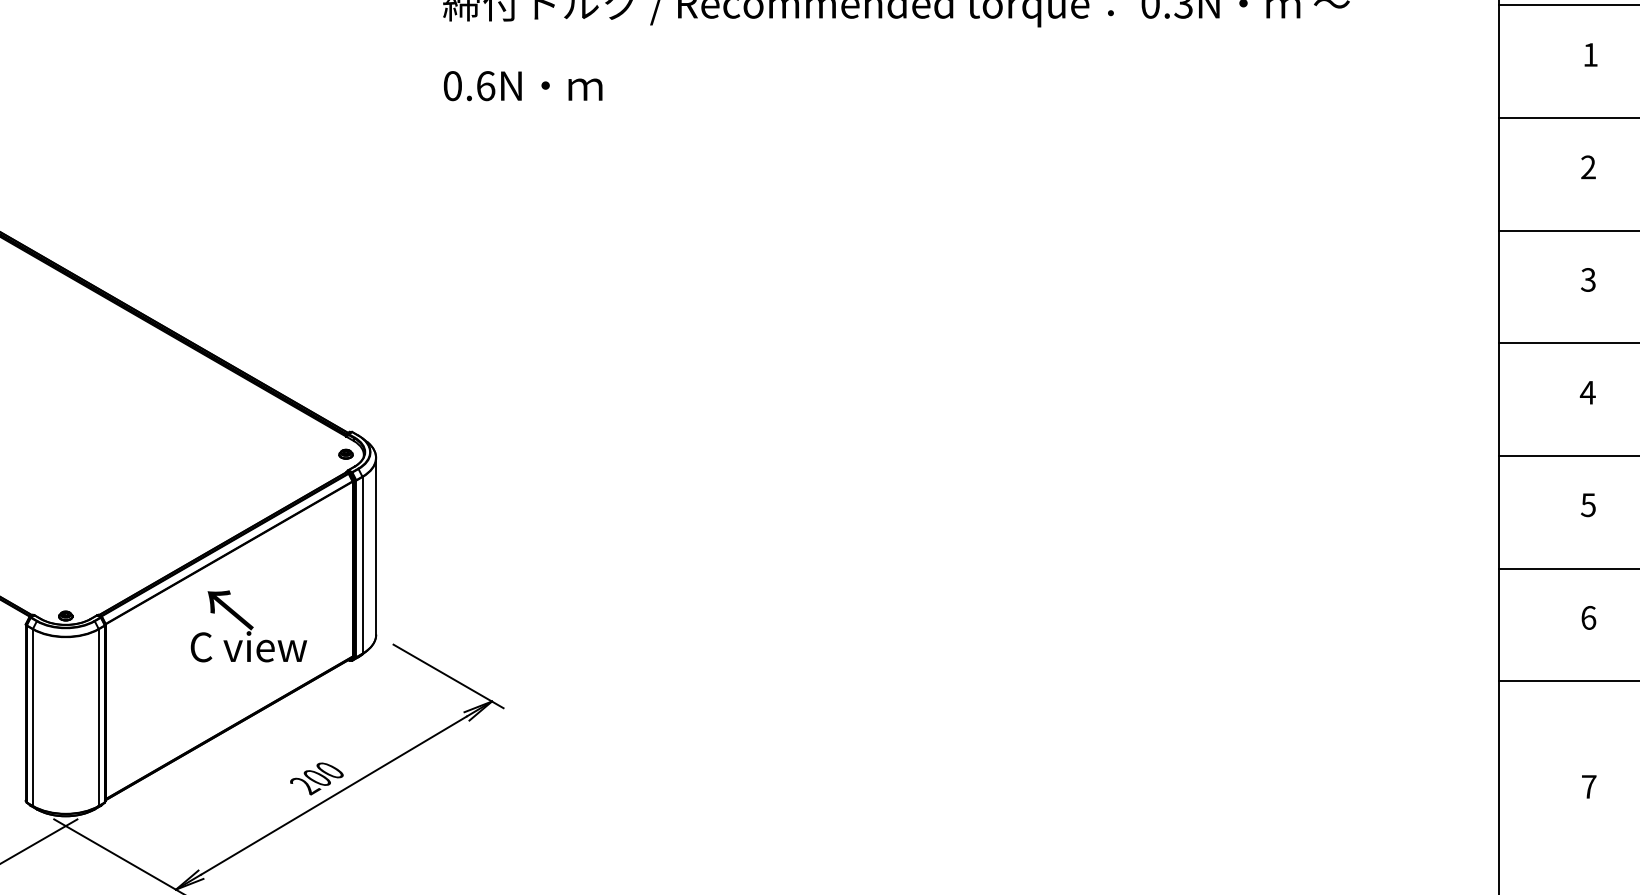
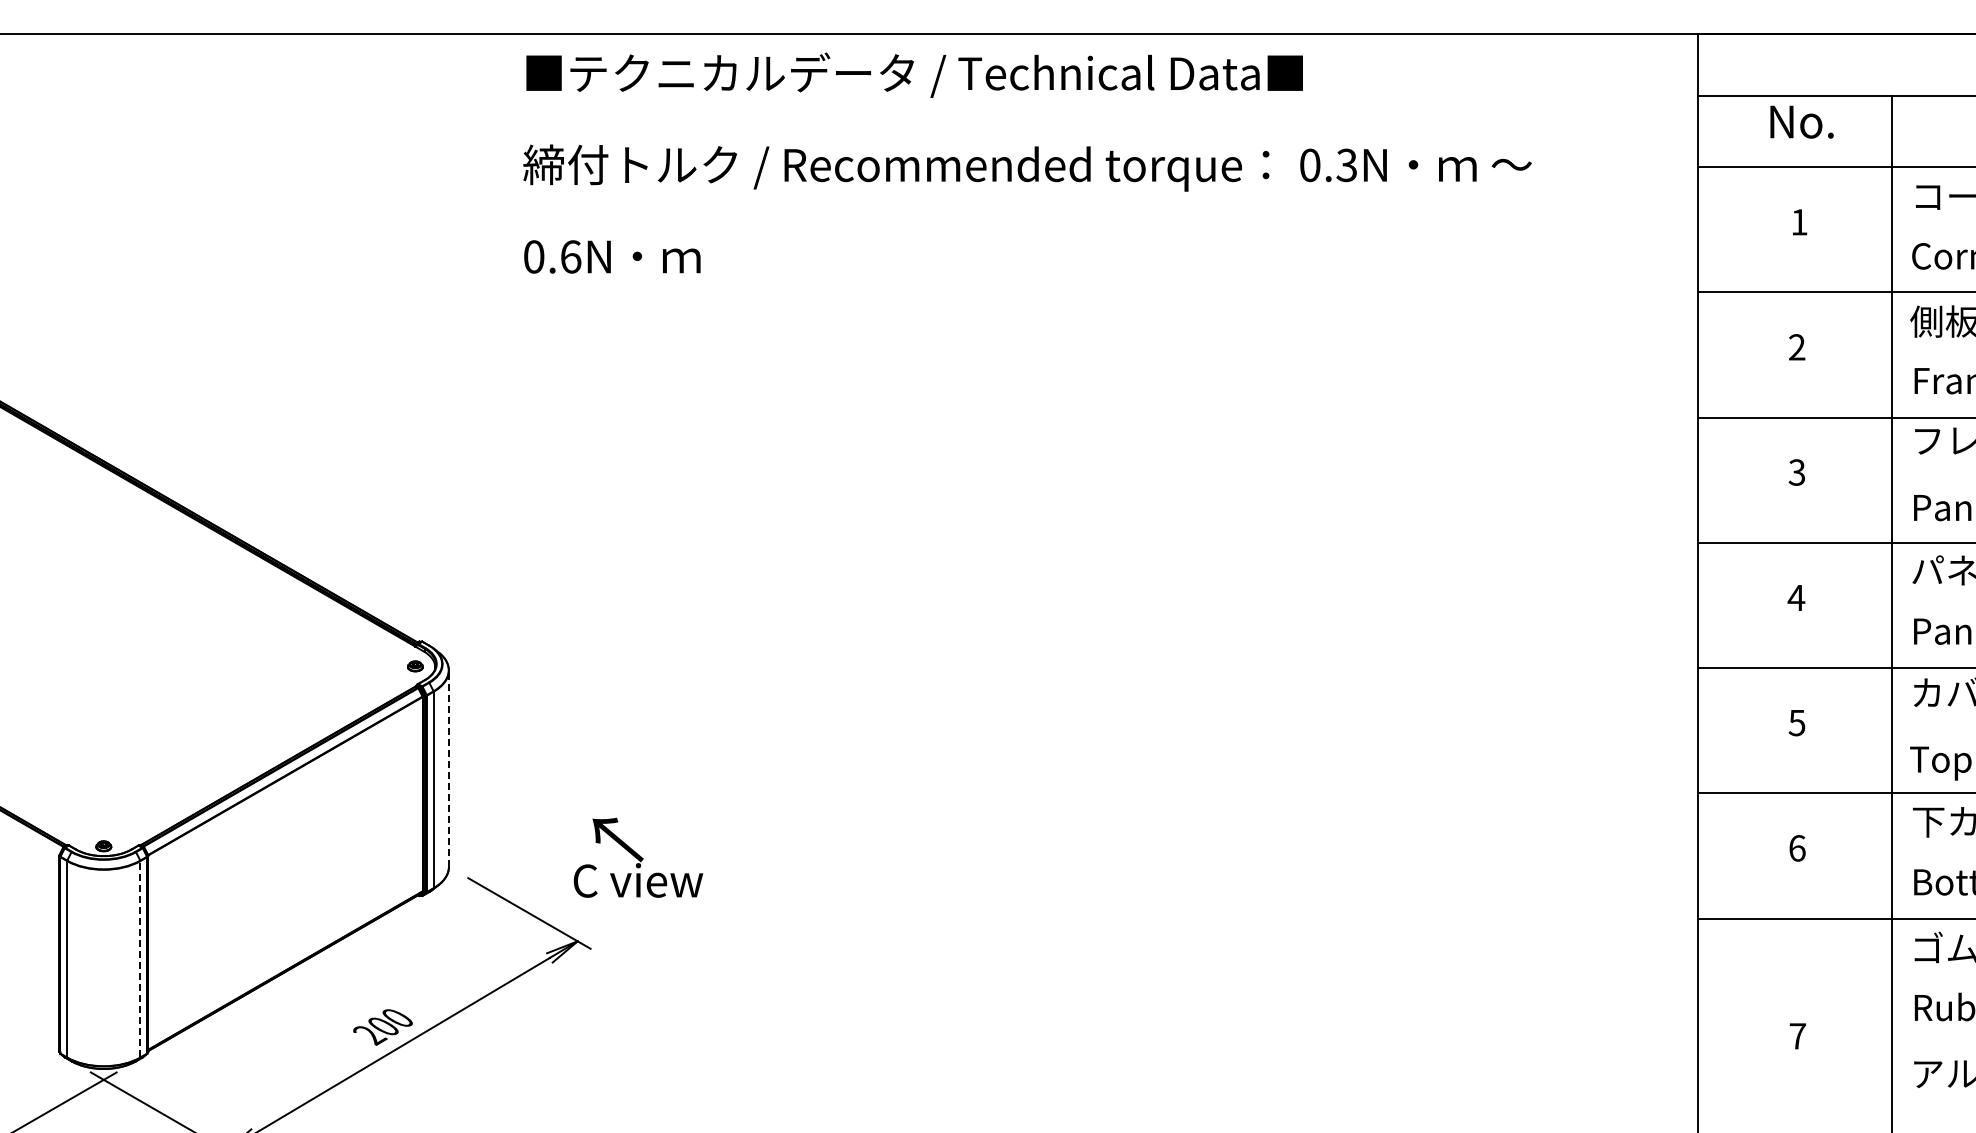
line: (375, 546) -> (448, 768), solid -> dashed
text: (249, 626) -> (638, 857), moved
line: (98, 716) -> (140, 958), solid -> dashed

